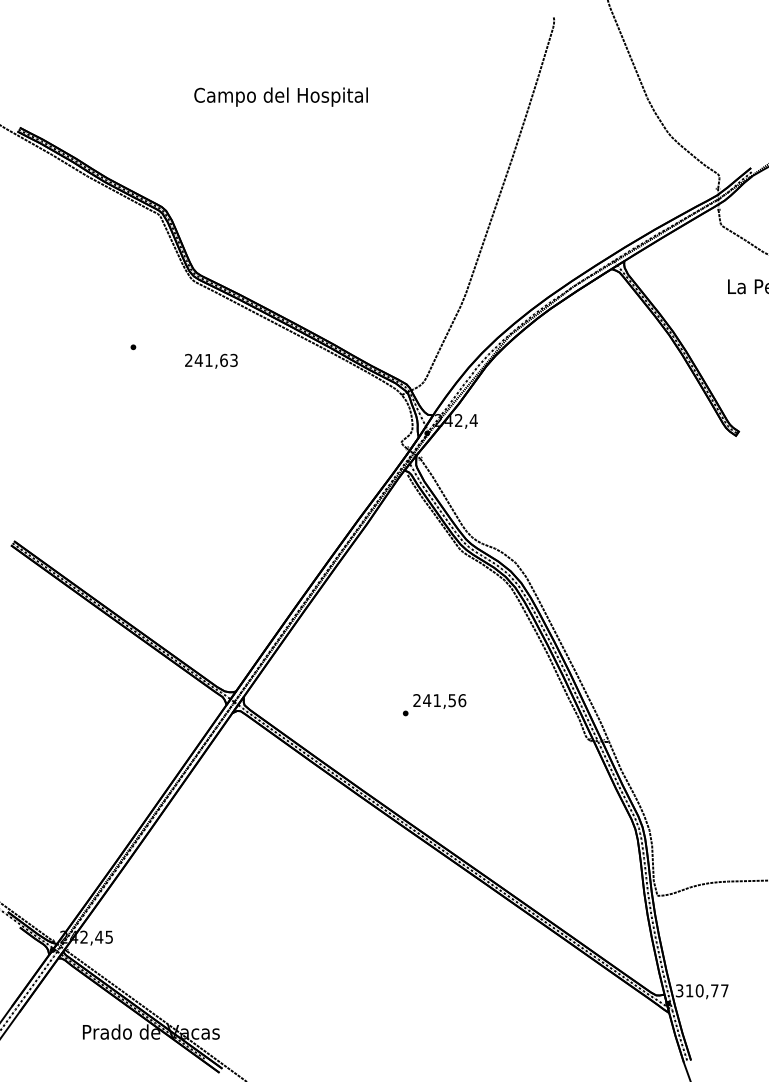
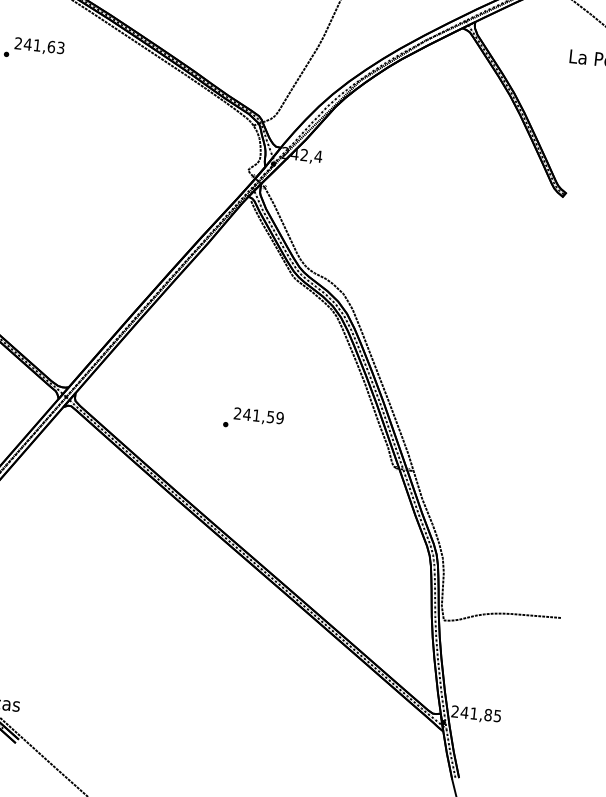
text: (211, 360) -> (39, 45), moved
text: (462, 700) -> (280, 418), 241,56 -> 241,59
text: (701, 990) -> (475, 713), 310,77 -> 241,85

